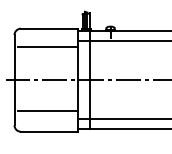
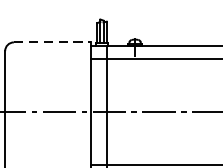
line: (49, 28) -> (52, 42), solid -> dashed
line: (47, 46) -> (49, 66), removed
line: (47, 111) -> (49, 154), removed

